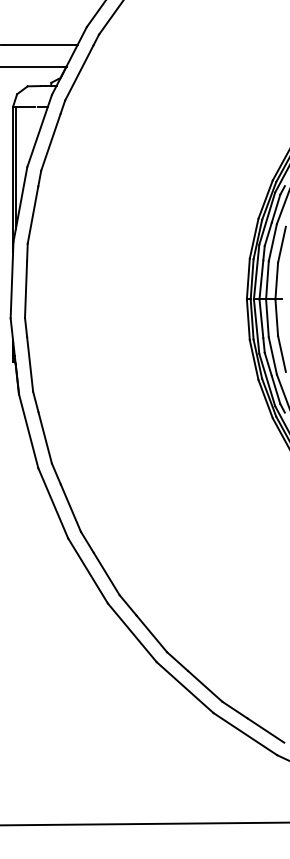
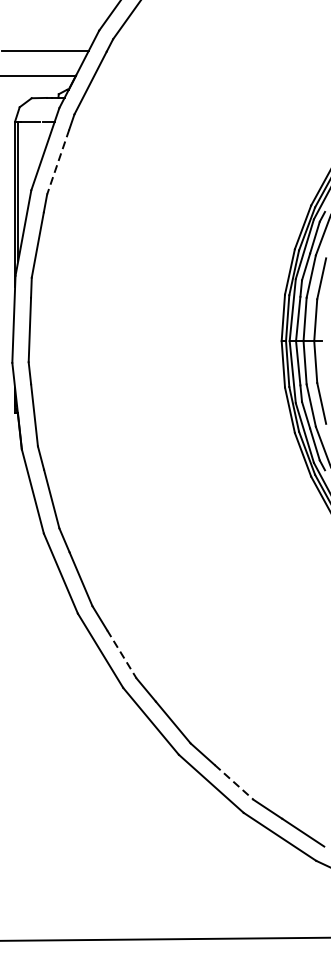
line: (50, 142) -> (57, 162), solid -> dashed
line: (106, 574) -> (121, 654), solid -> dashed
line: (205, 686) -> (234, 782), solid -> dashed

